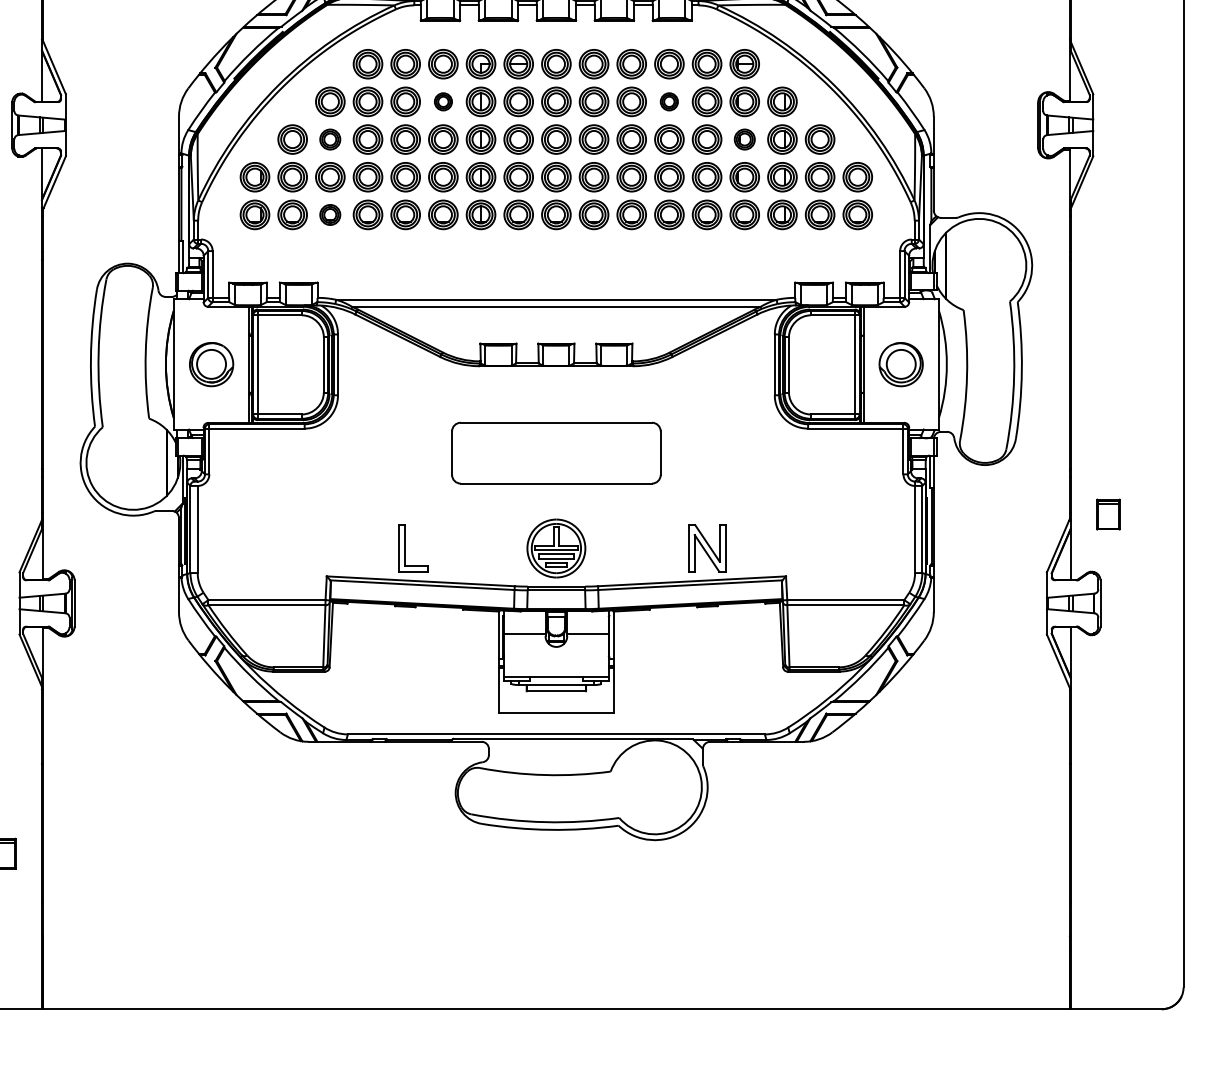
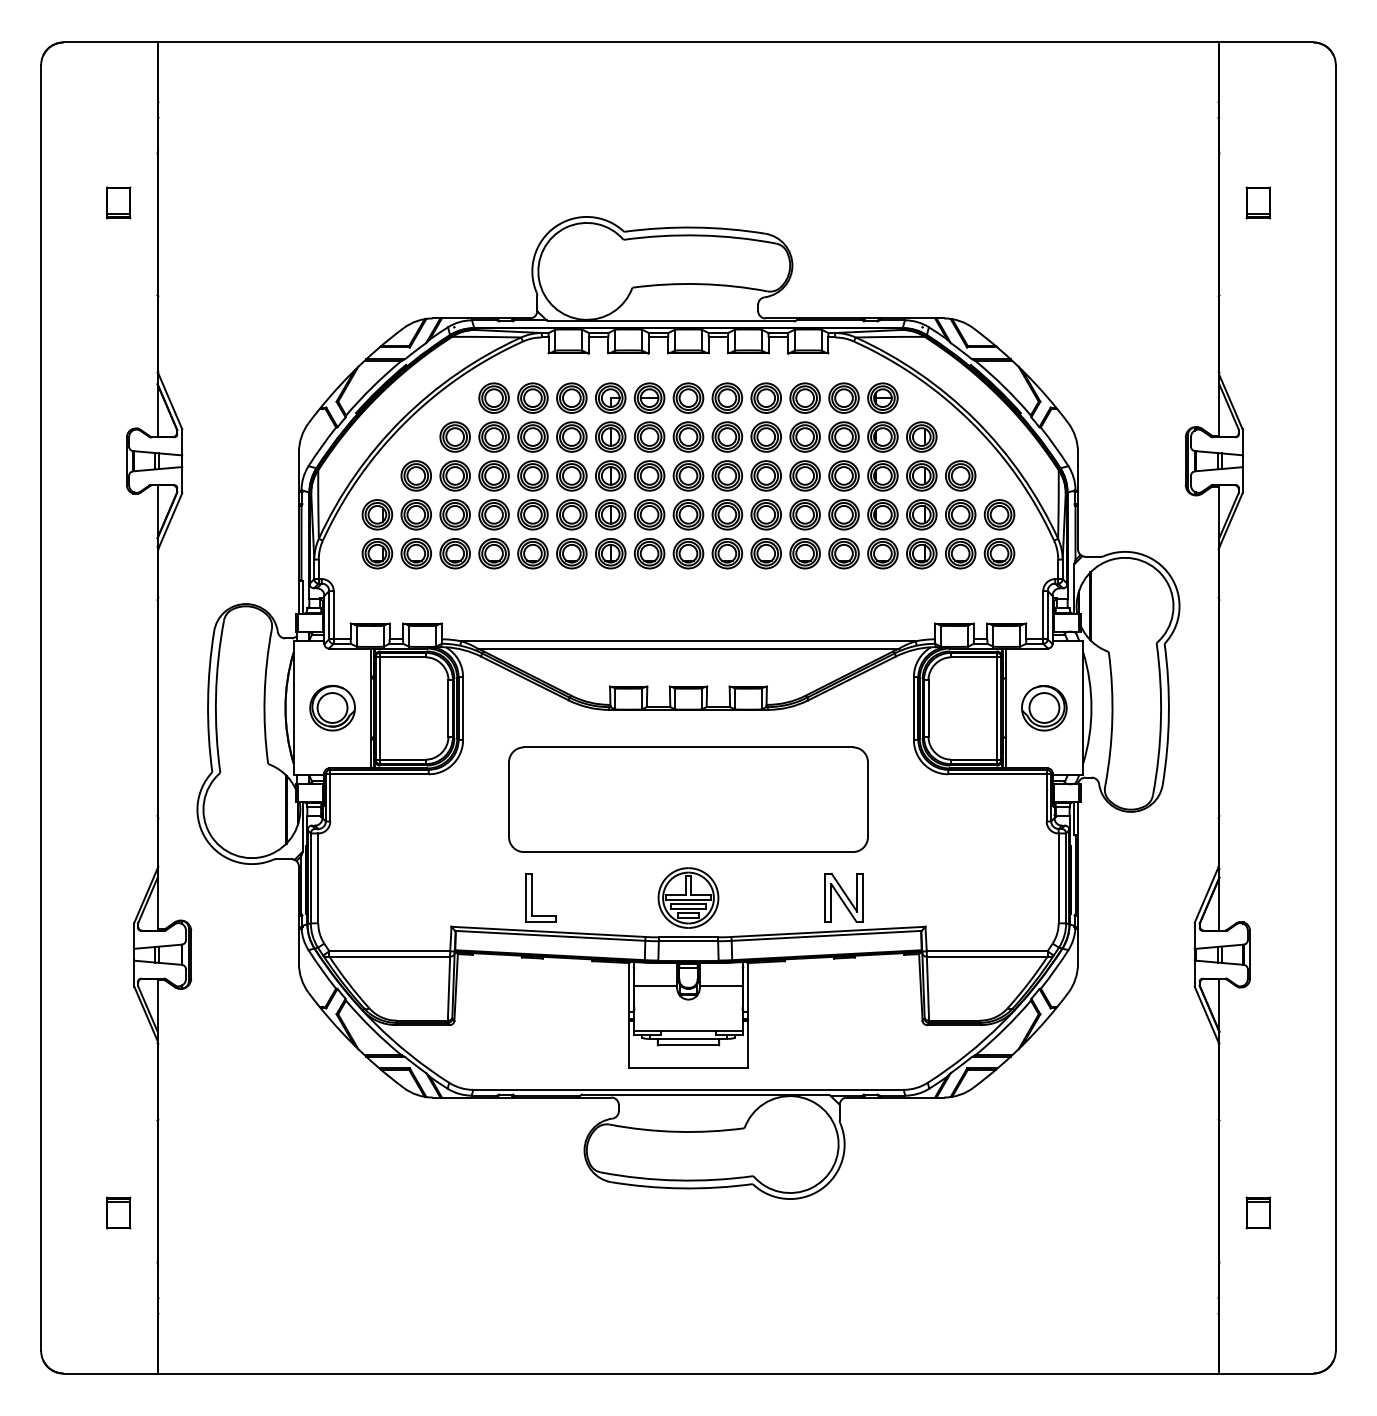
part: (443, 101) -> (571, 436), size x1.67
part: (668, 101) -> (804, 436), size x1.67
part: (329, 139) -> (454, 475), size x1.43
part: (744, 139) -> (882, 475), size x1.43
part: (329, 214) -> (454, 553), size x1.43
part: (556, 453) -> (688, 799), size x1.67
part: (1107, 514) -> (1257, 1212), moved

